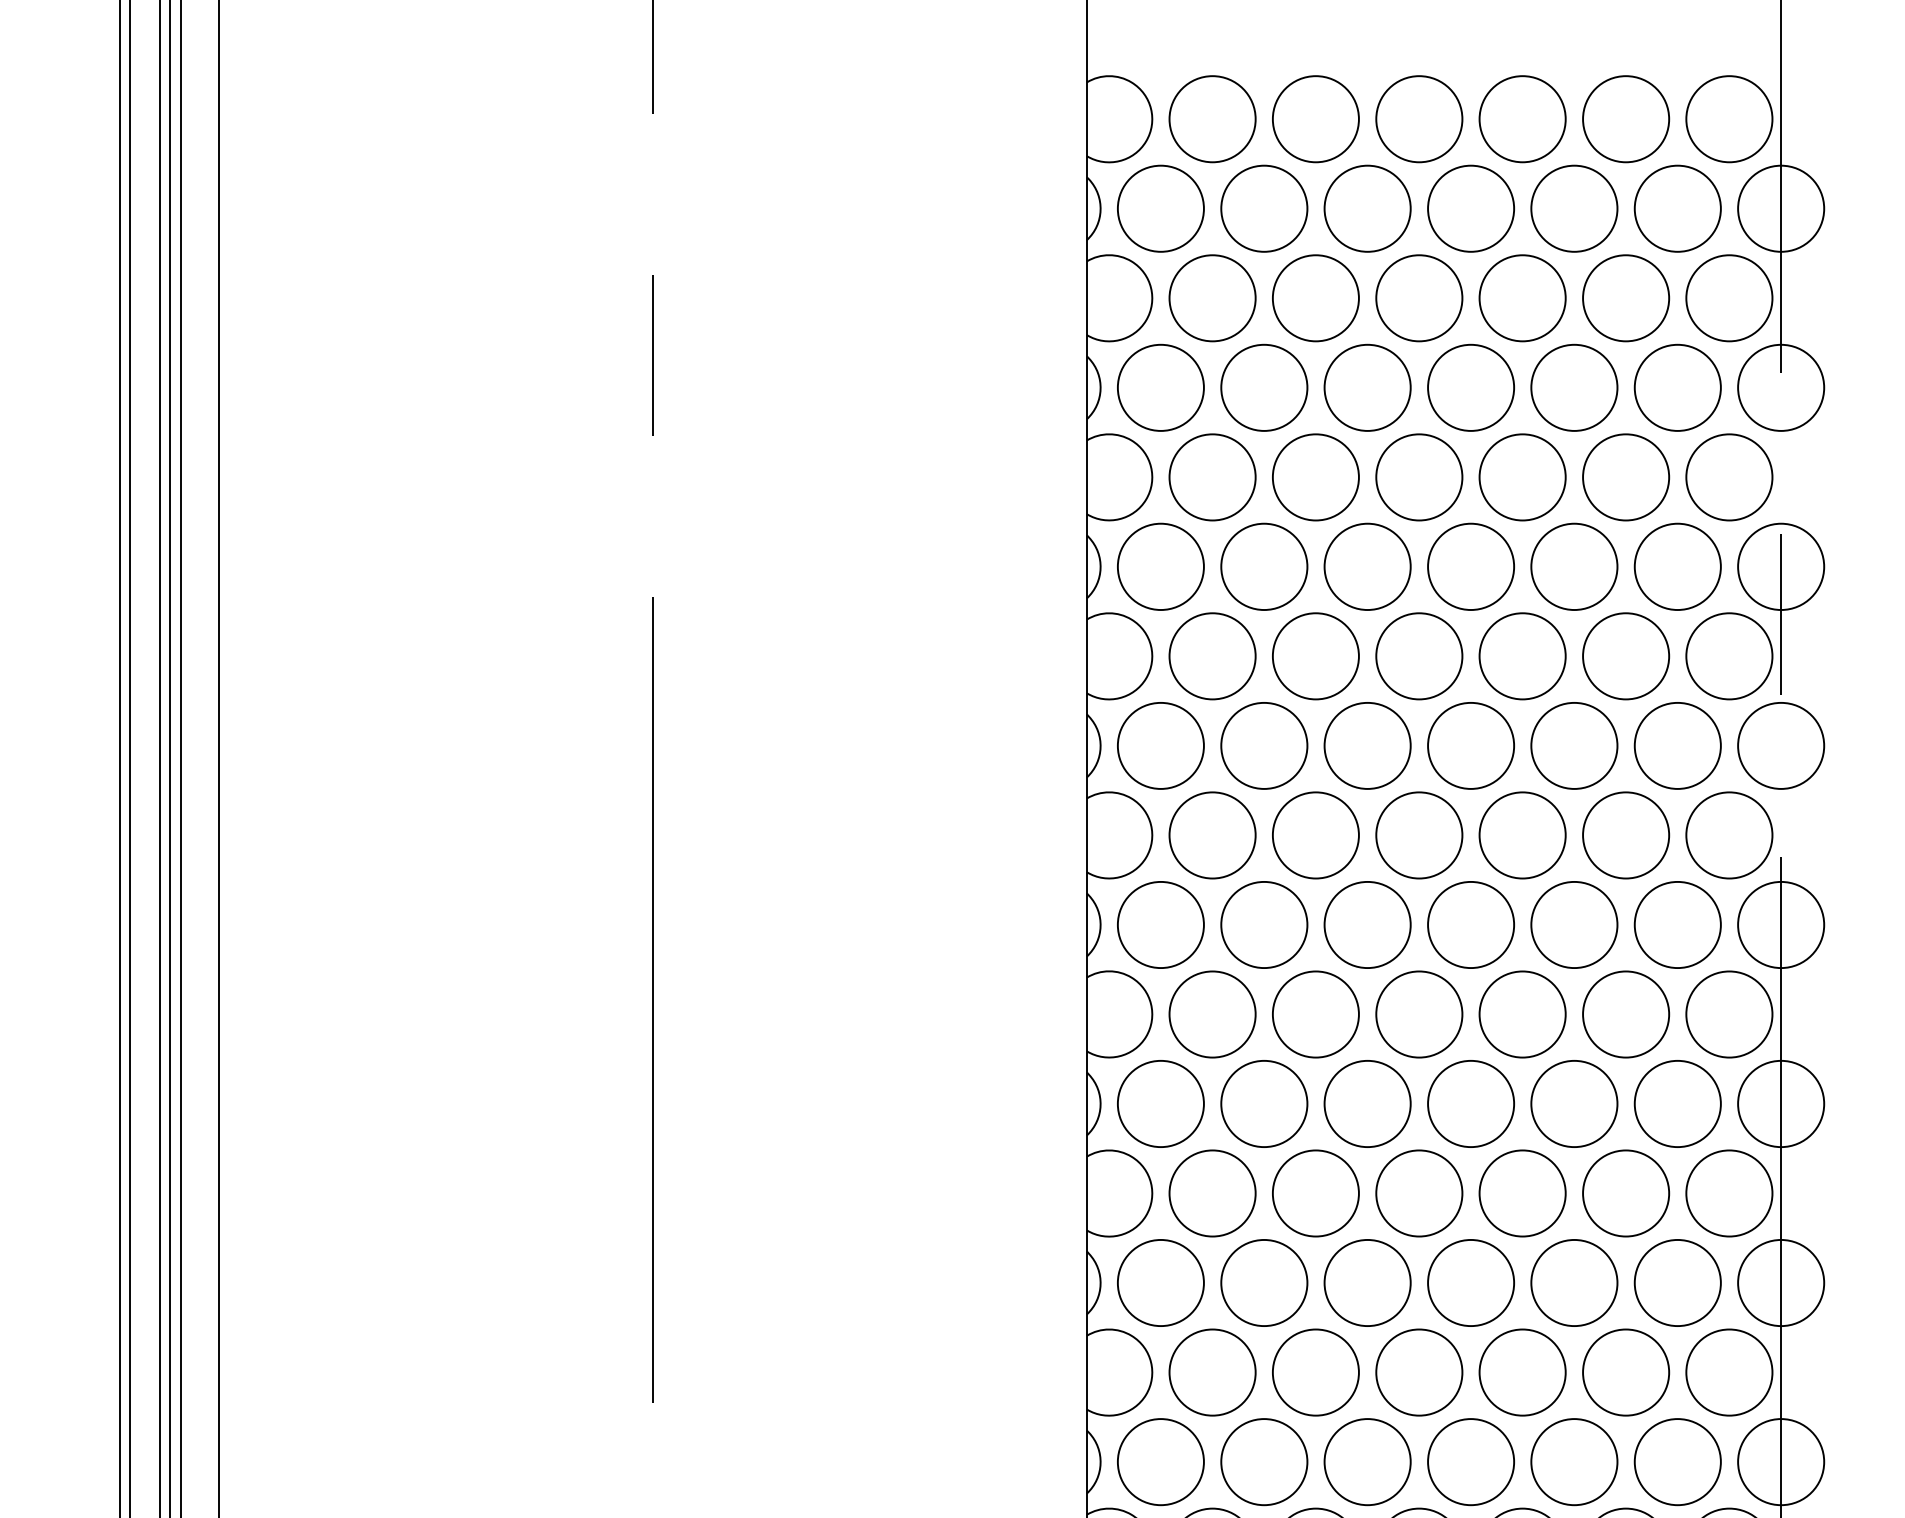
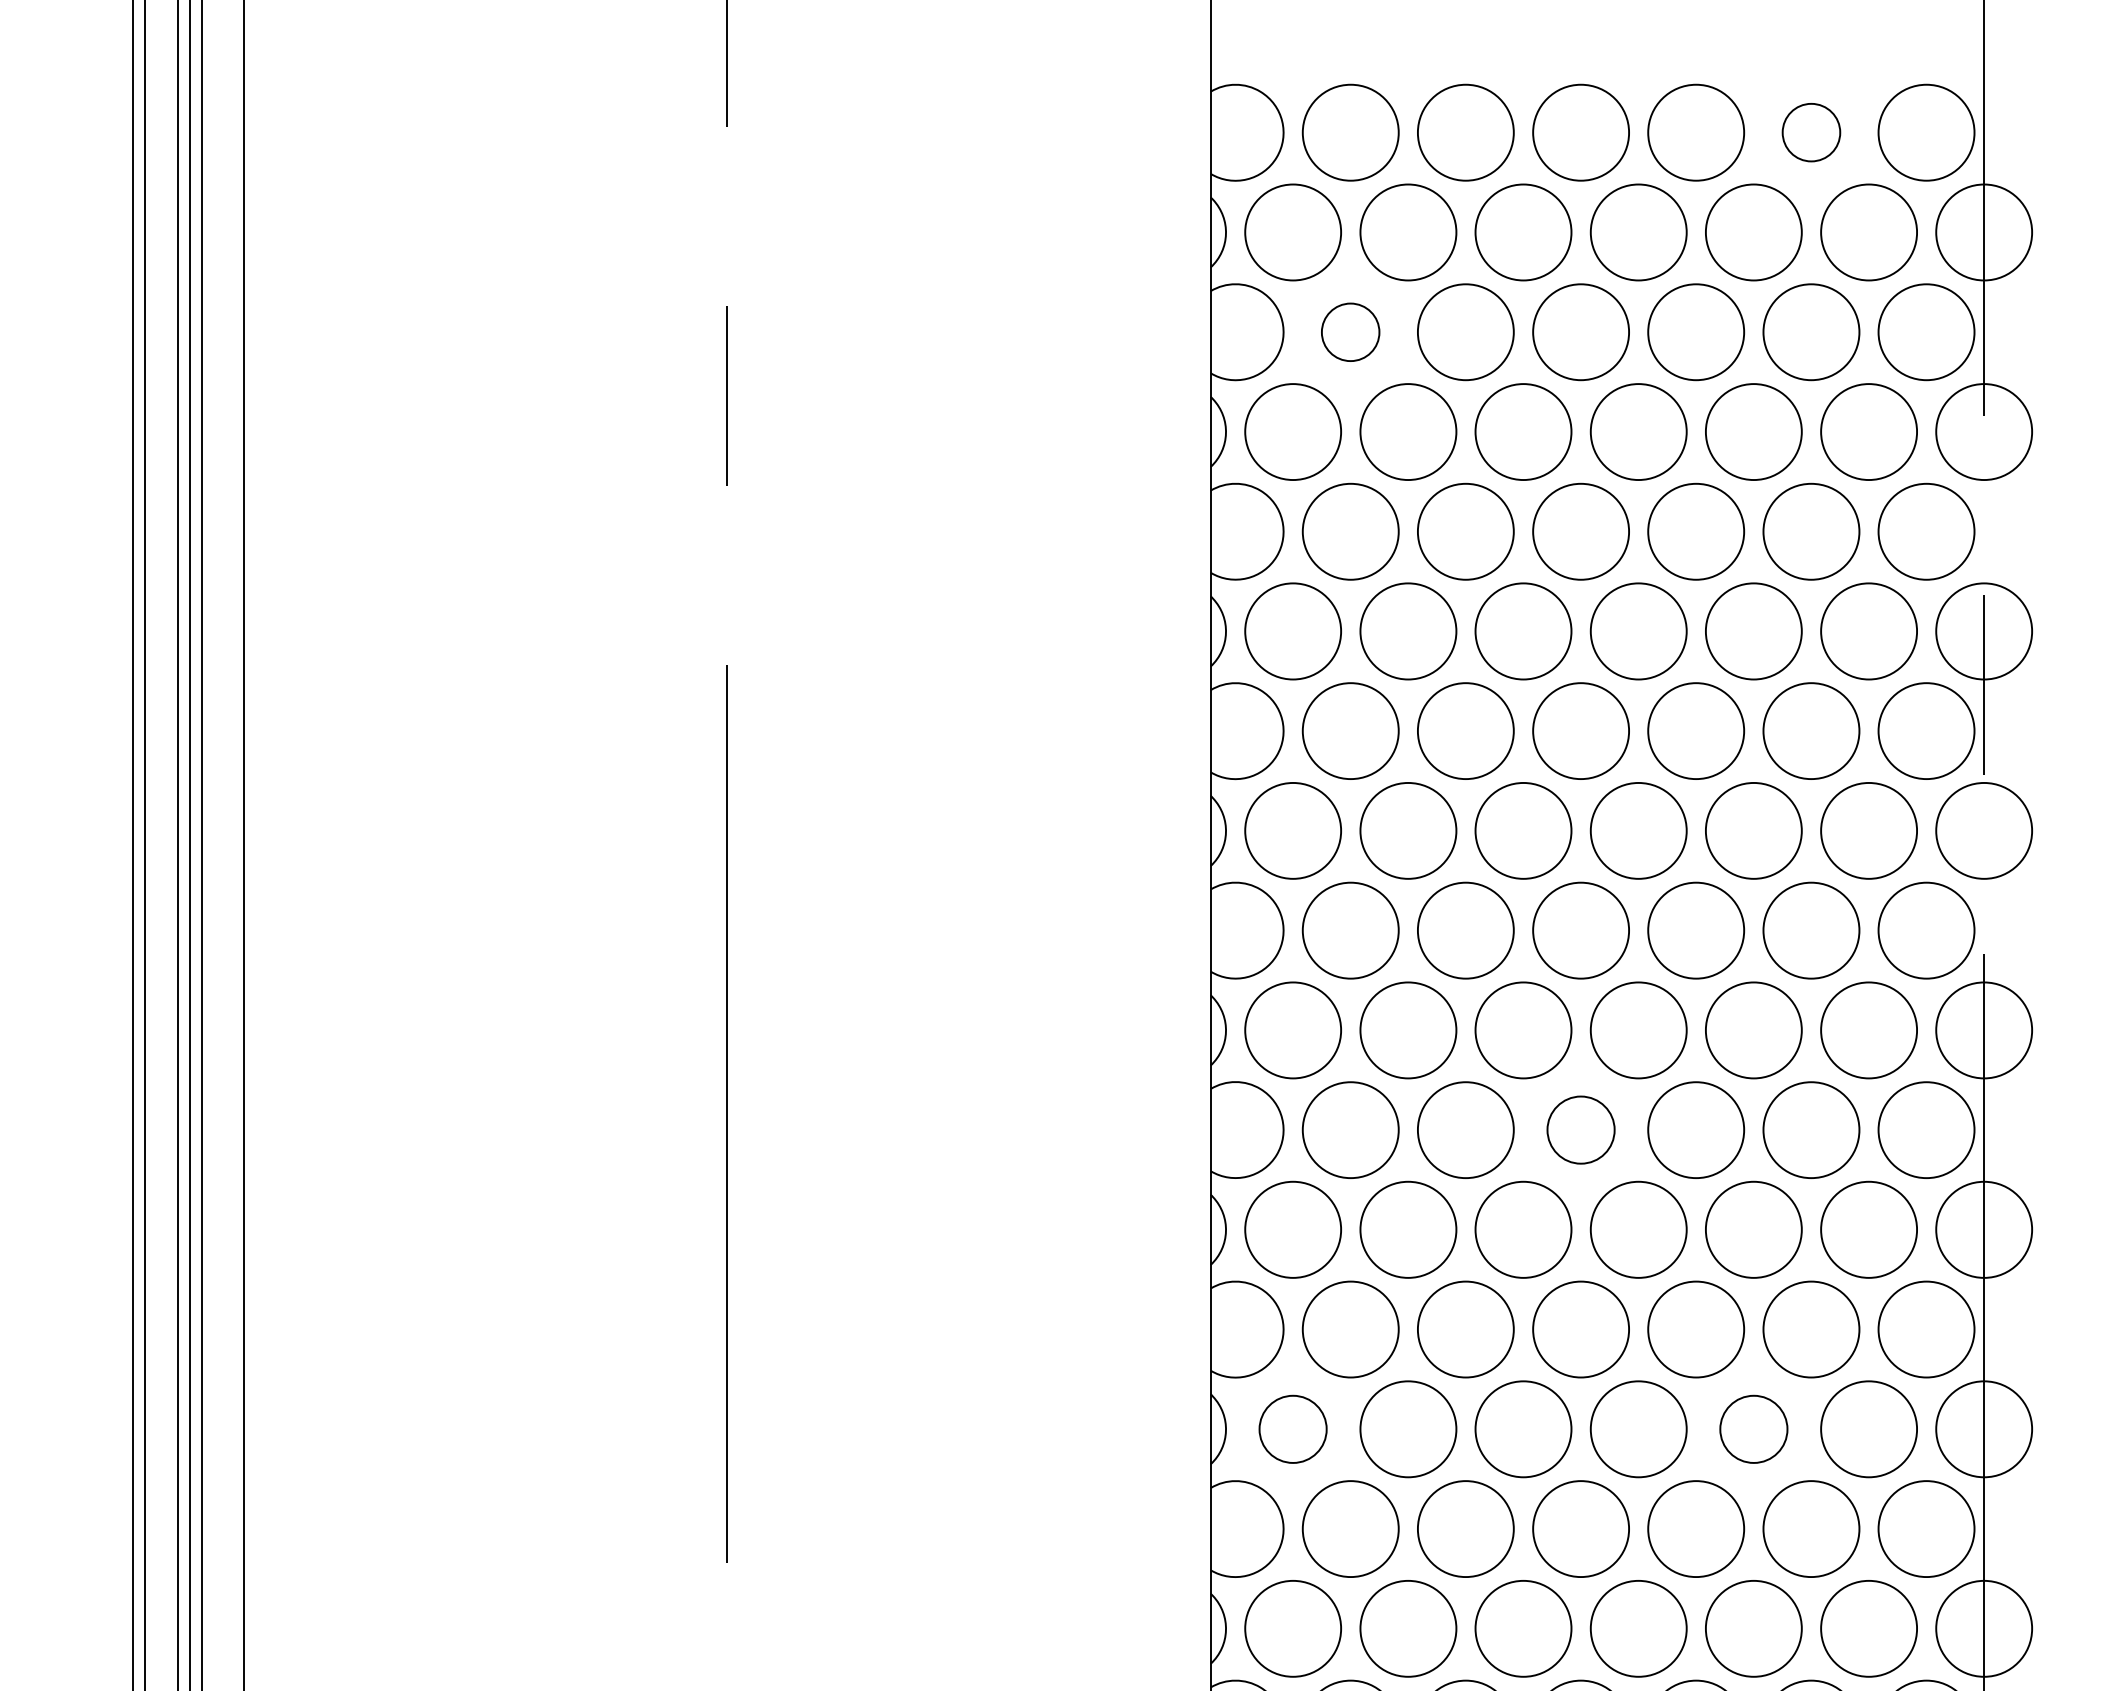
part: (1626, 119) -> (1811, 132), size x0.6
part: (1212, 298) -> (1350, 332), size x0.6
part: (1418, 1013) -> (1580, 1129), size x0.7
part: (1160, 1283) -> (1292, 1429), size x0.7
part: (1574, 1283) -> (1753, 1429), size x0.7

